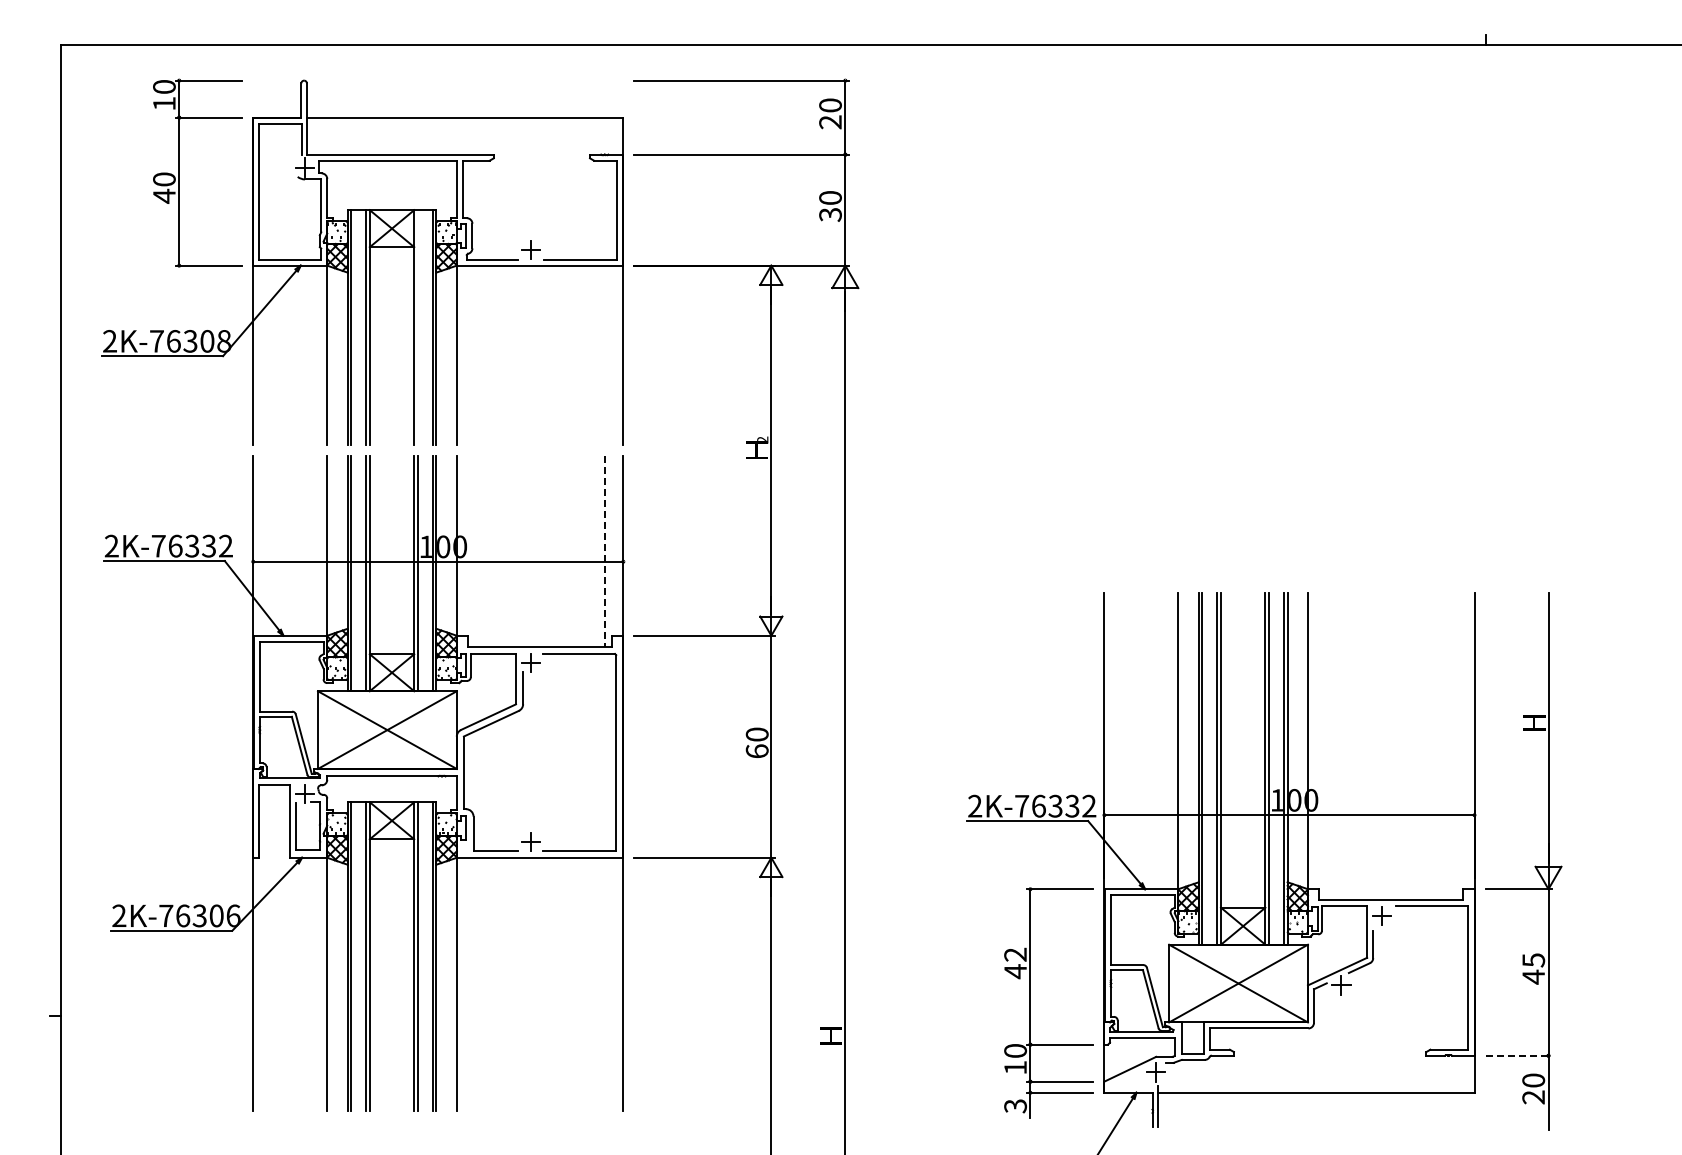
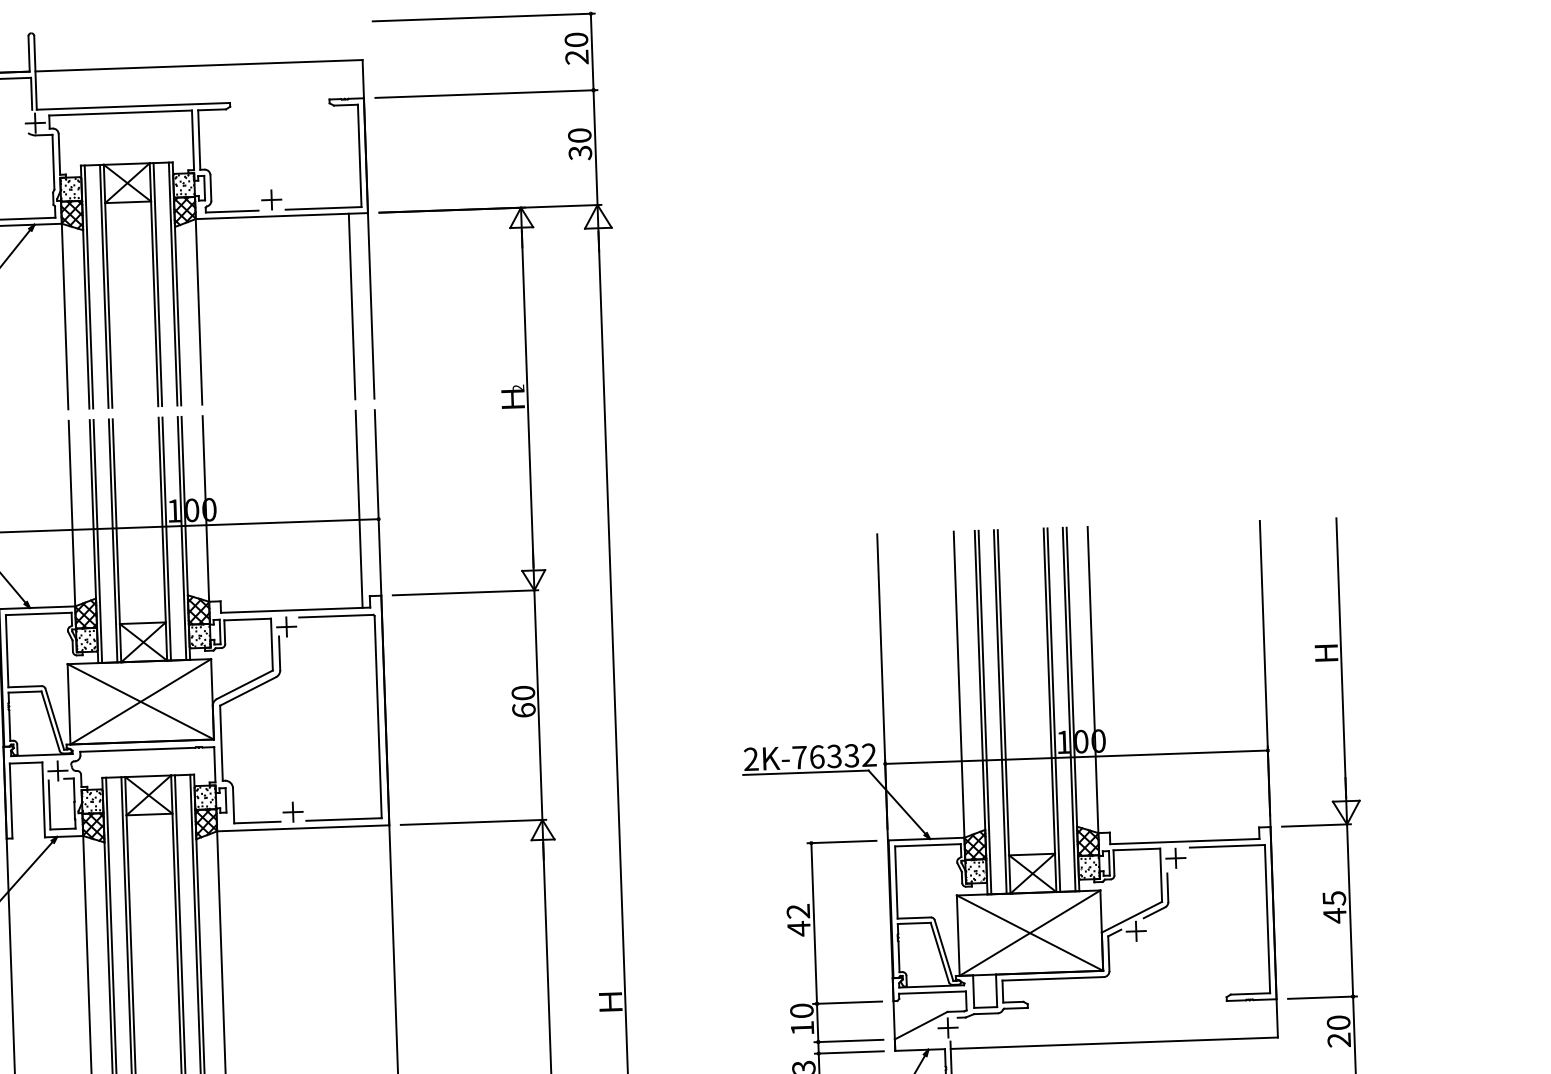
line: (417, 327) -> (157, 284), added
line: (604, 355) -> (351, 306), added
line: (604, 552) -> (358, 510), dashed -> solid
line: (1519, 1055) -> (1323, 997), dashed -> solid

